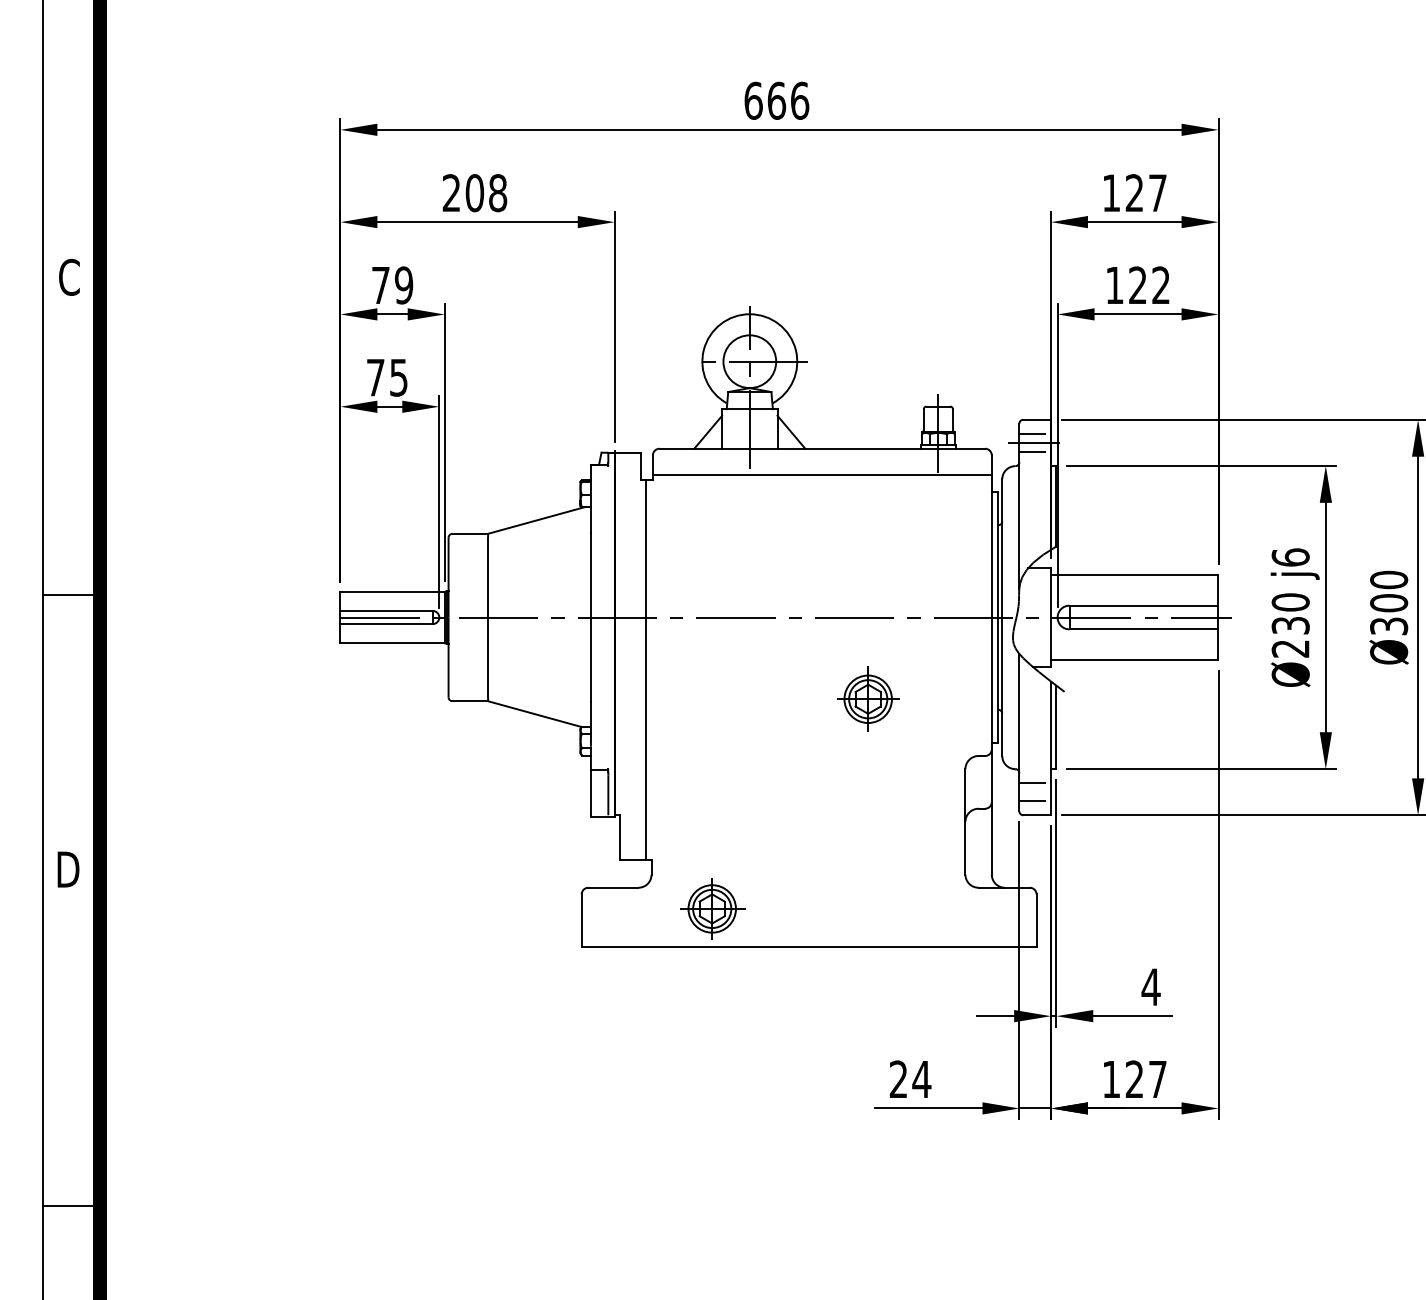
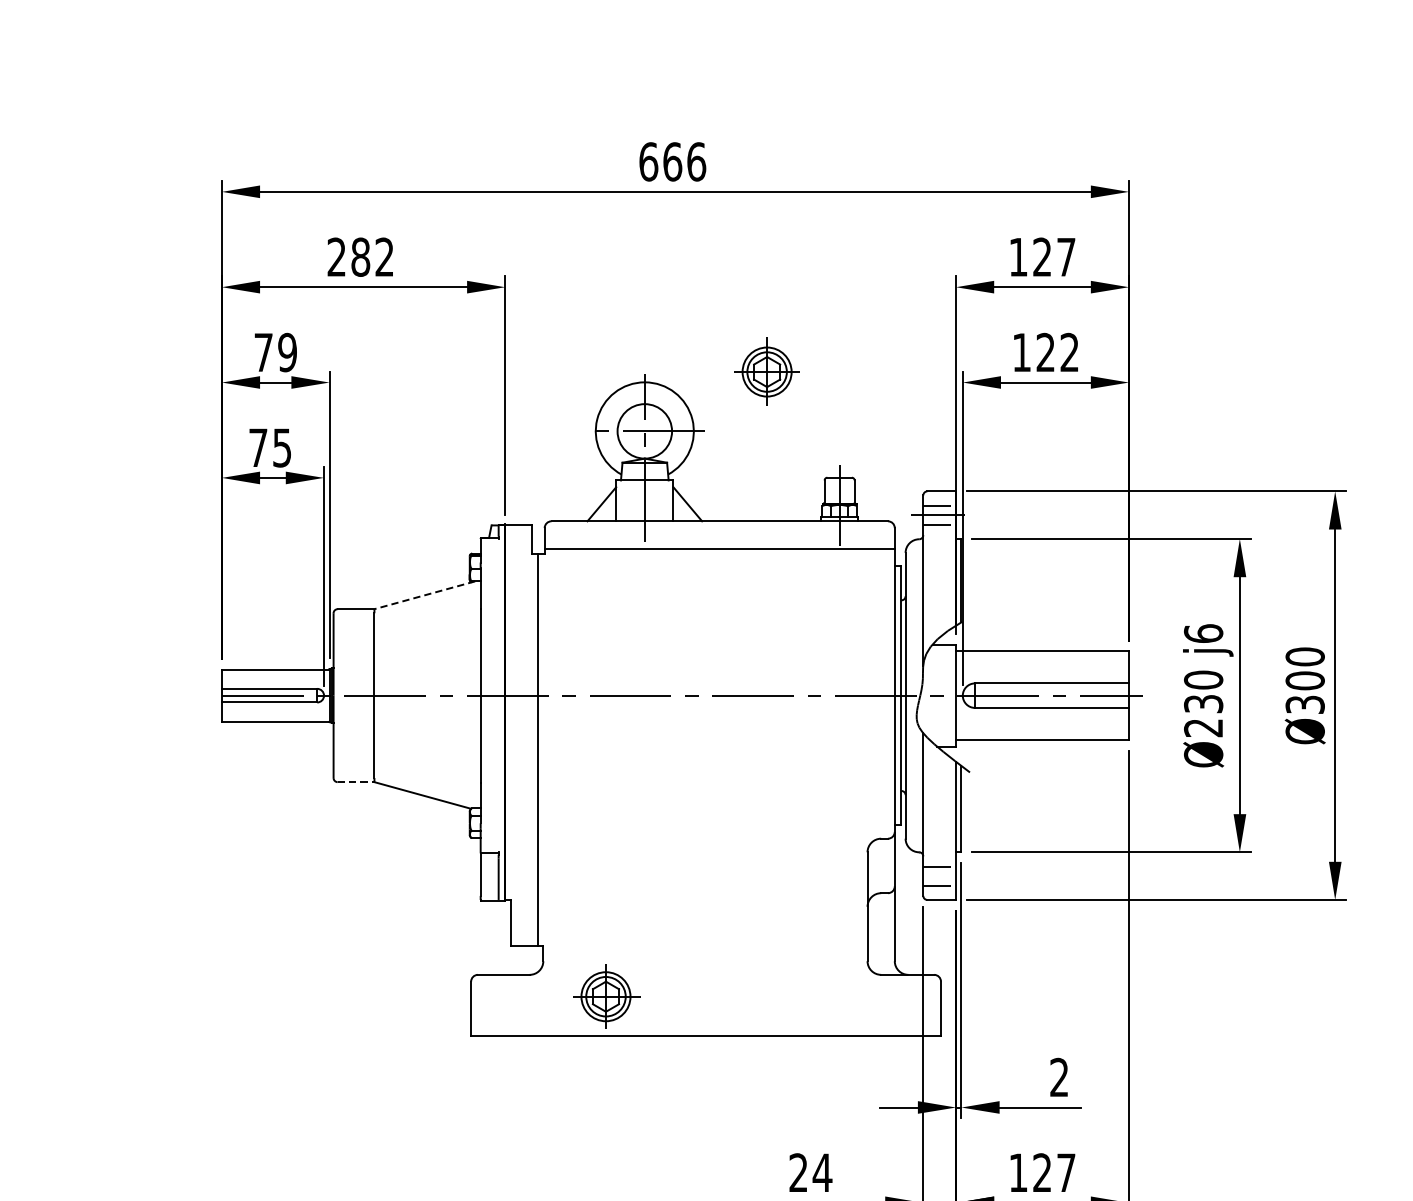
text: (486, 193) -> (372, 257), 208 -> 282
line: (536, 520) -> (424, 595), solid -> dashed
part: (868, 698) -> (767, 371), moved
line: (470, 701) -> (356, 782), solid -> dashed
text: (1150, 986) -> (1058, 1076), 4 -> 2

